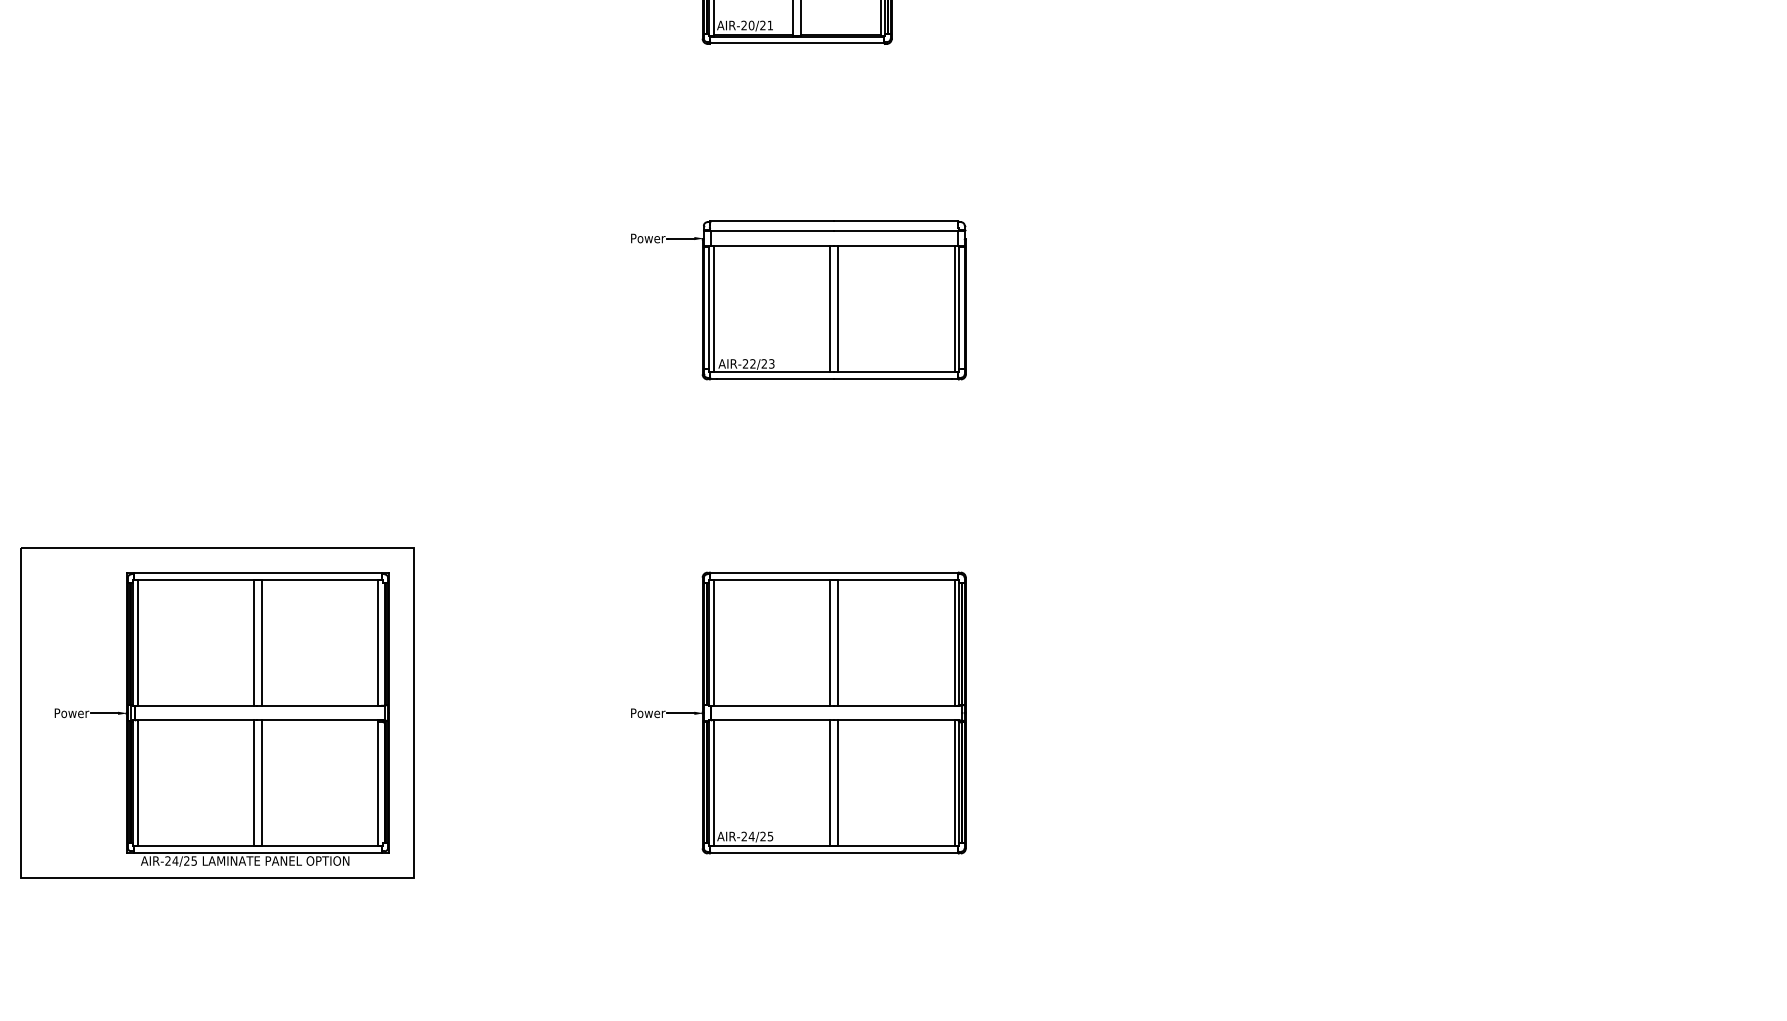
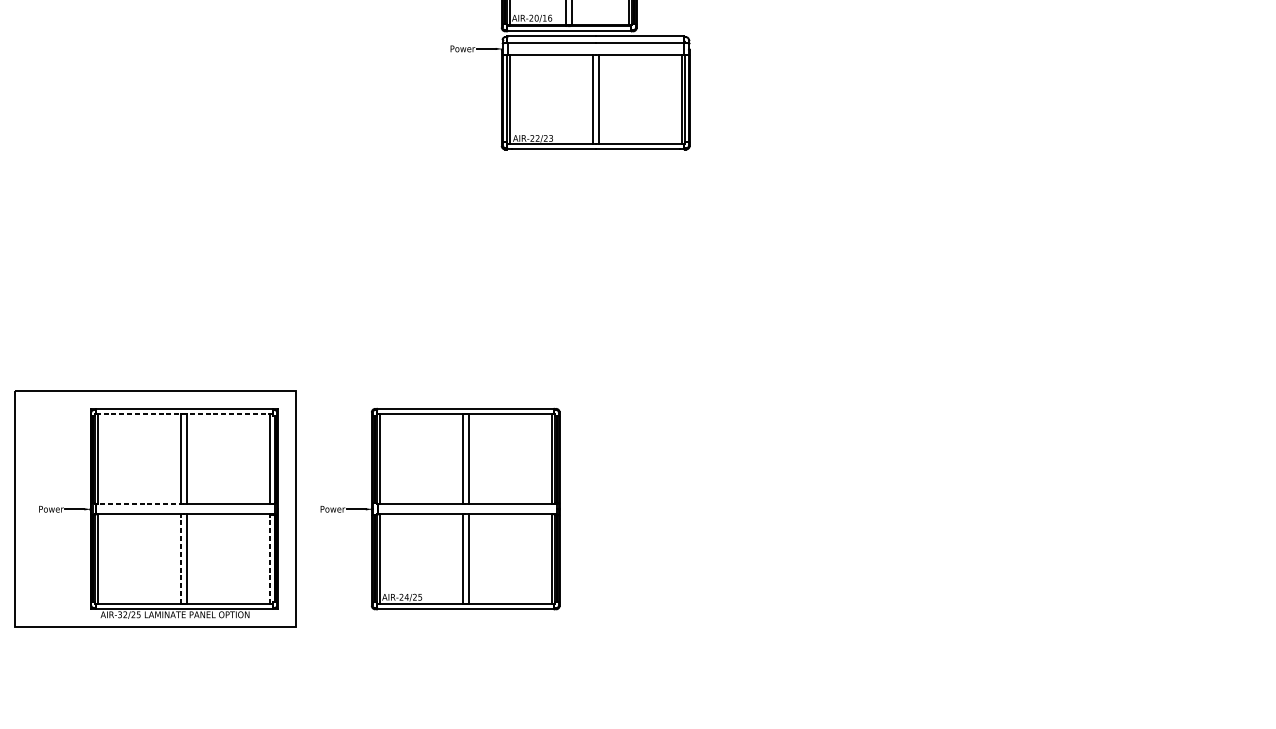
text: (766, 25) -> (547, 18), AIR-20/21 -> AIR-20/16
part: (798, 300) -> (570, 93), moved
line: (257, 579) -> (183, 413), solid -> dashed
line: (195, 705) -> (139, 503), solid -> dashed
part: (798, 712) -> (440, 508), moved
line: (253, 783) -> (181, 559), solid -> dashed
line: (378, 783) -> (270, 559), solid -> dashed
text: (171, 860) -> (122, 614), AIR-24/25 -> AIR-32/25

